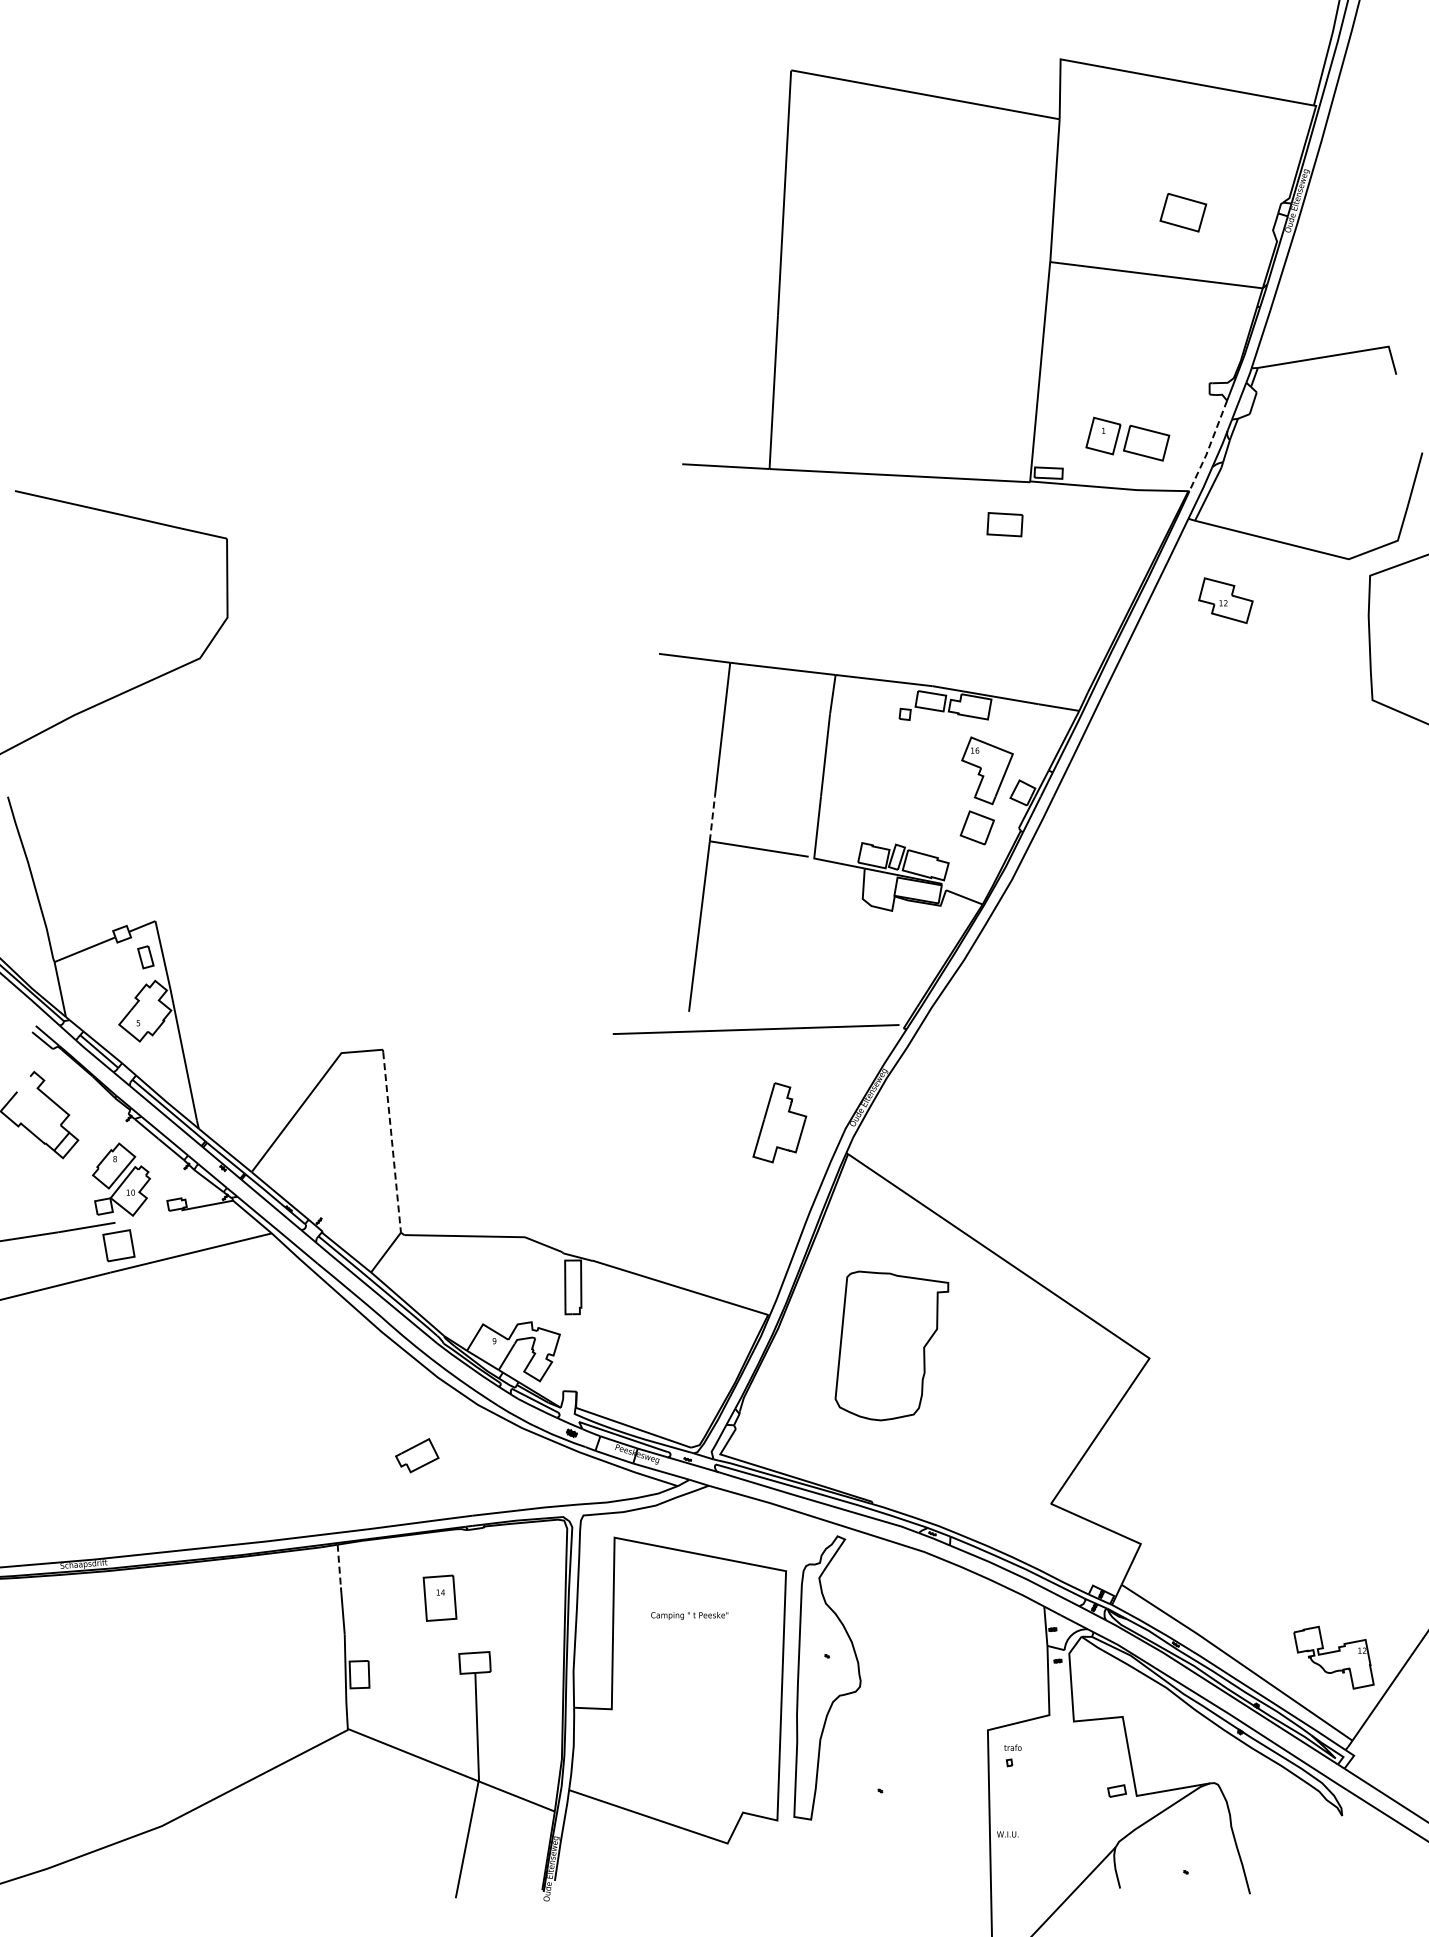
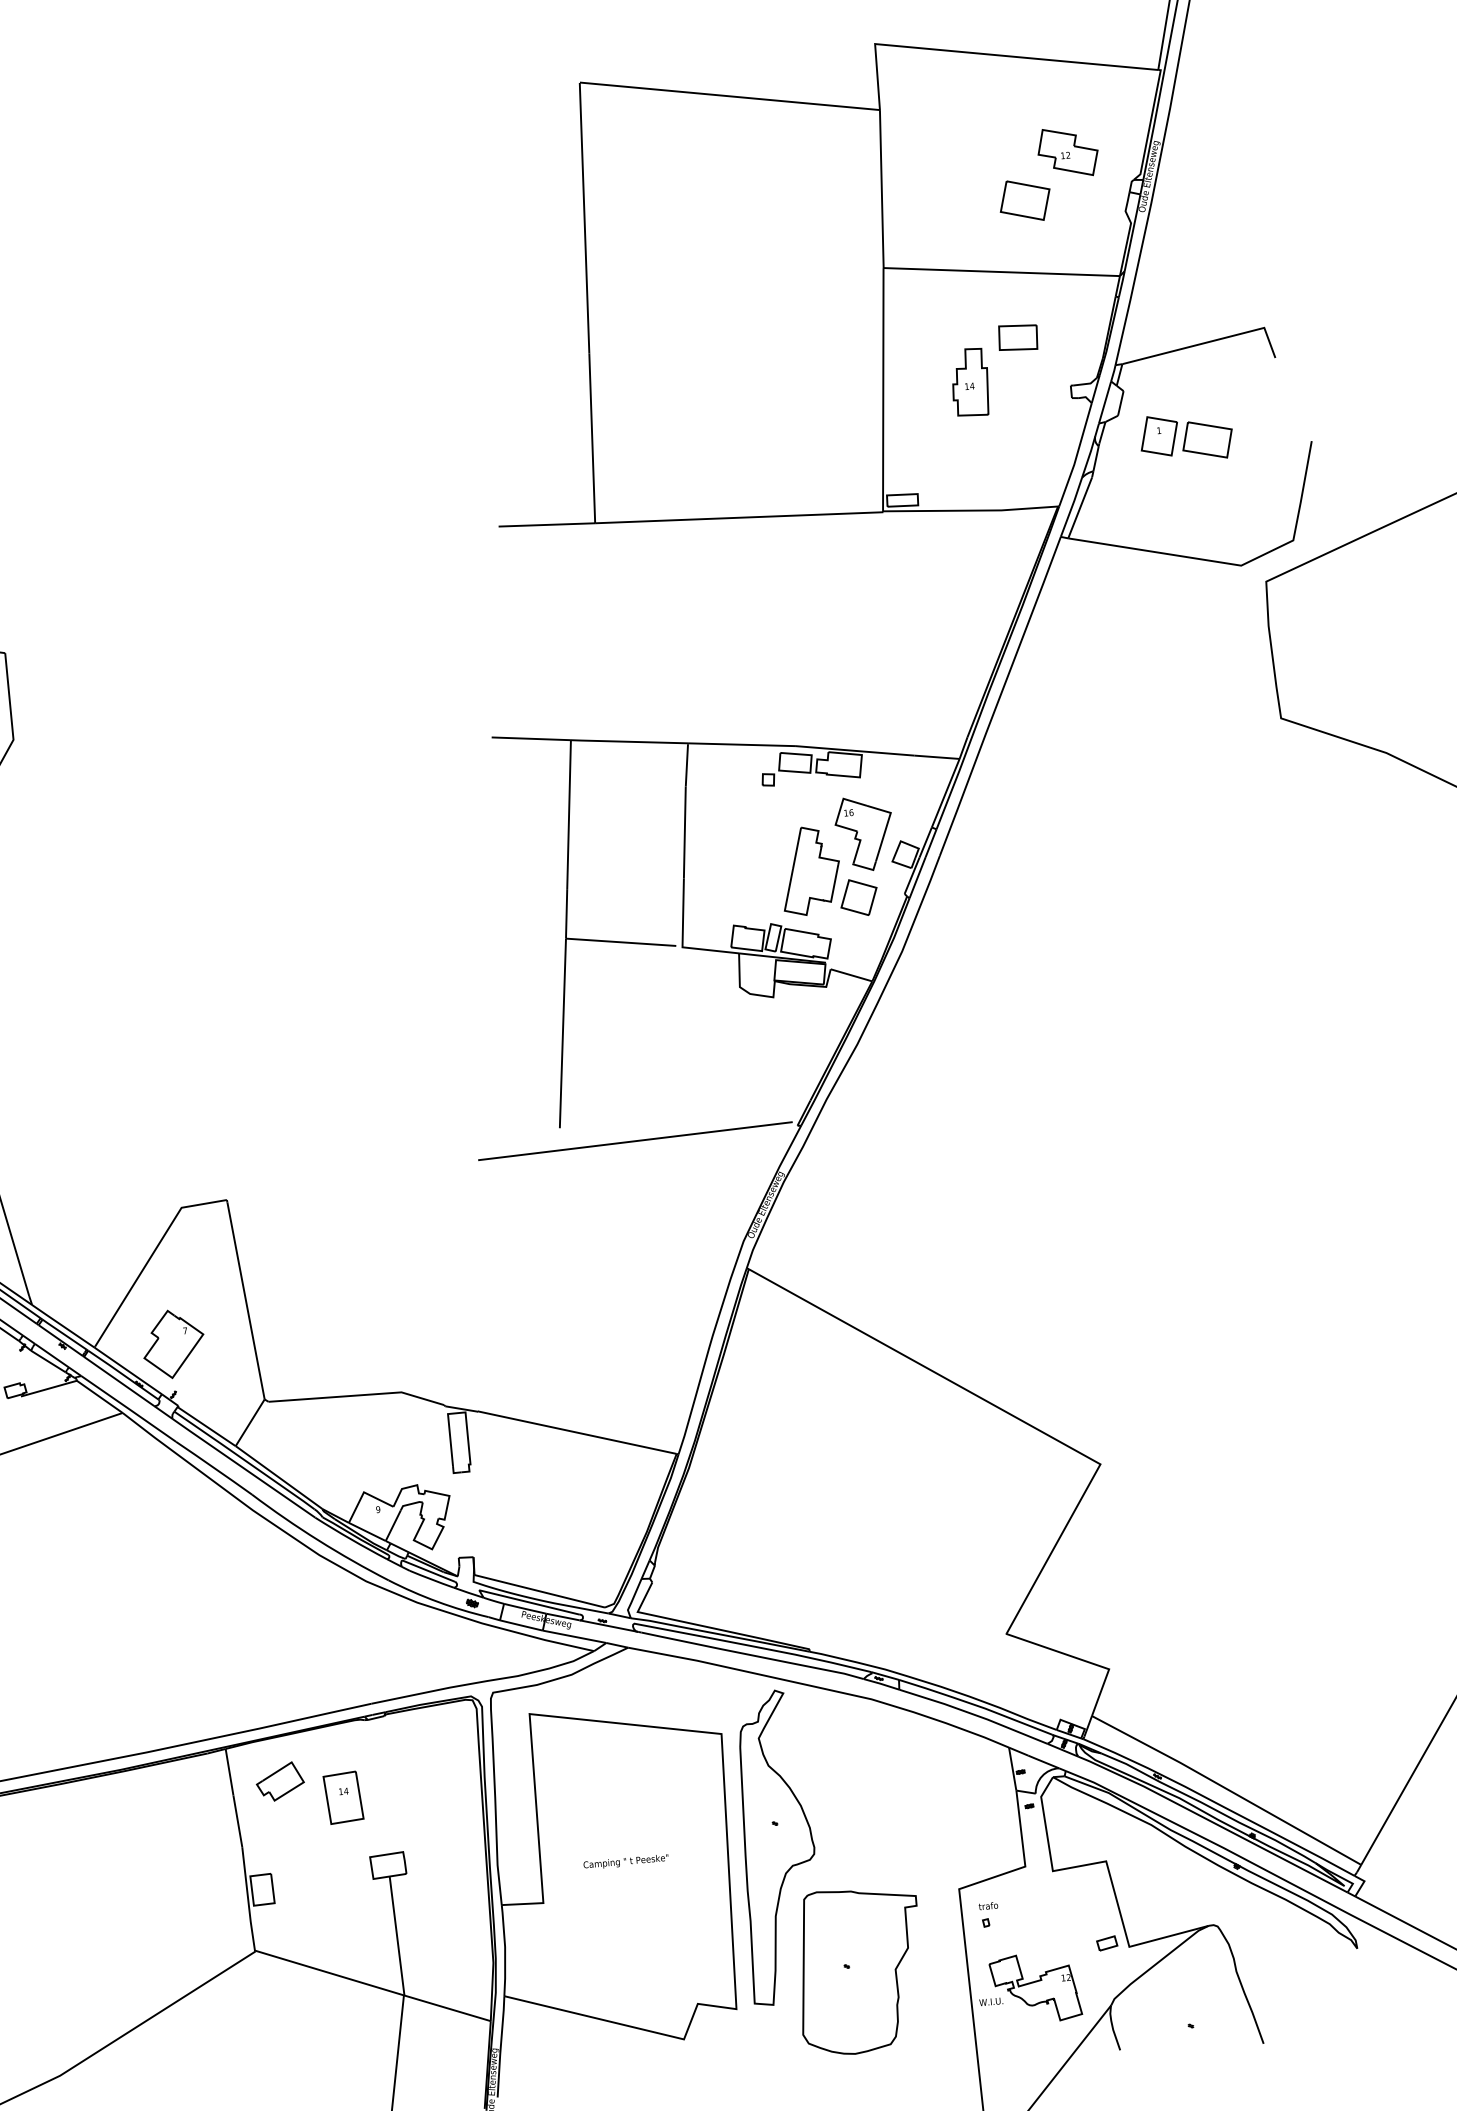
part: (1118, 372) -> (969, 382), added
part: (1127, 438) -> (1186, 436), moved
line: (1209, 446) -> (1076, 455), dashed -> solid
part: (1004, 524) -> (1017, 337), moved
part: (1225, 600) -> (1067, 152), moved
line: (712, 818) -> (566, 913), dashed -> solid
part: (779, 1122) -> (810, 870), moved
line: (392, 1142) -> (246, 1301), dashed -> solid
part: (322, 1174) -> (172, 1343), added
part: (891, 1345) -> (859, 1970), moved
part: (417, 1455) -> (280, 1781), moved
line: (339, 1566) -> (229, 1772), dashed -> solid
text: (689, 1615) -> (625, 1861), moved
part: (1333, 1657) -> (1035, 1988), moved

